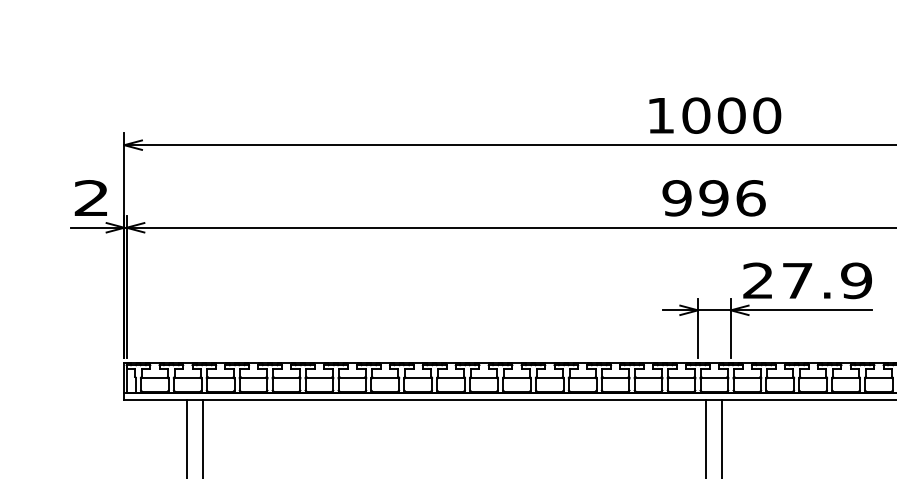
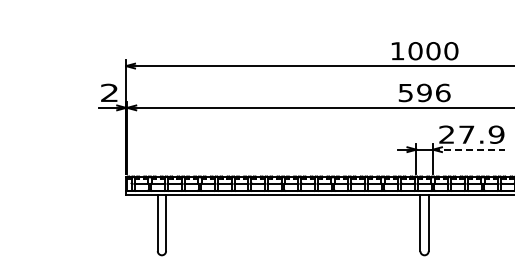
text: (676, 197) -> (405, 92), 996 -> 596
line: (800, 309) -> (468, 149), solid -> dashed

